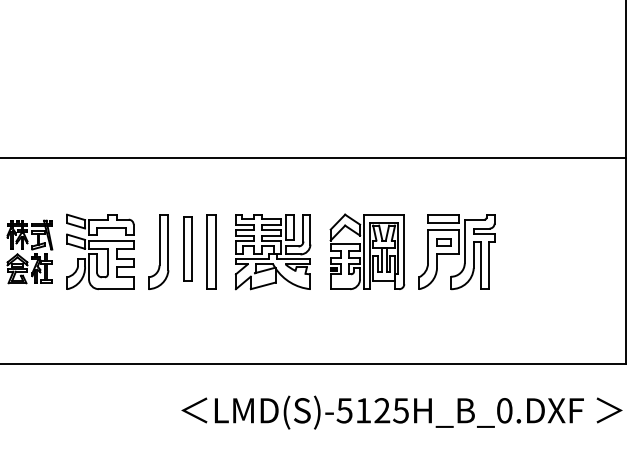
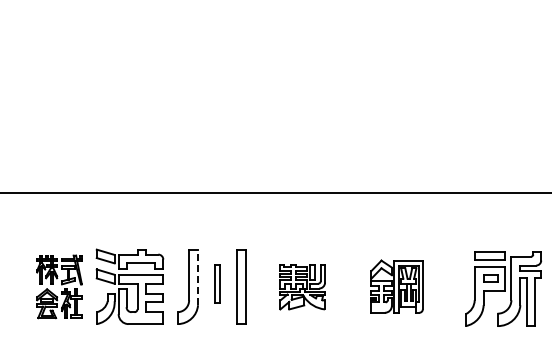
line: (168, 242) -> (198, 277), solid -> dashed
part: (187, 248) -> (217, 283), size x0.6
part: (367, 251) -> (397, 286), size x0.7
part: (272, 252) -> (302, 287), size x0.6
part: (456, 252) -> (503, 289), moved

